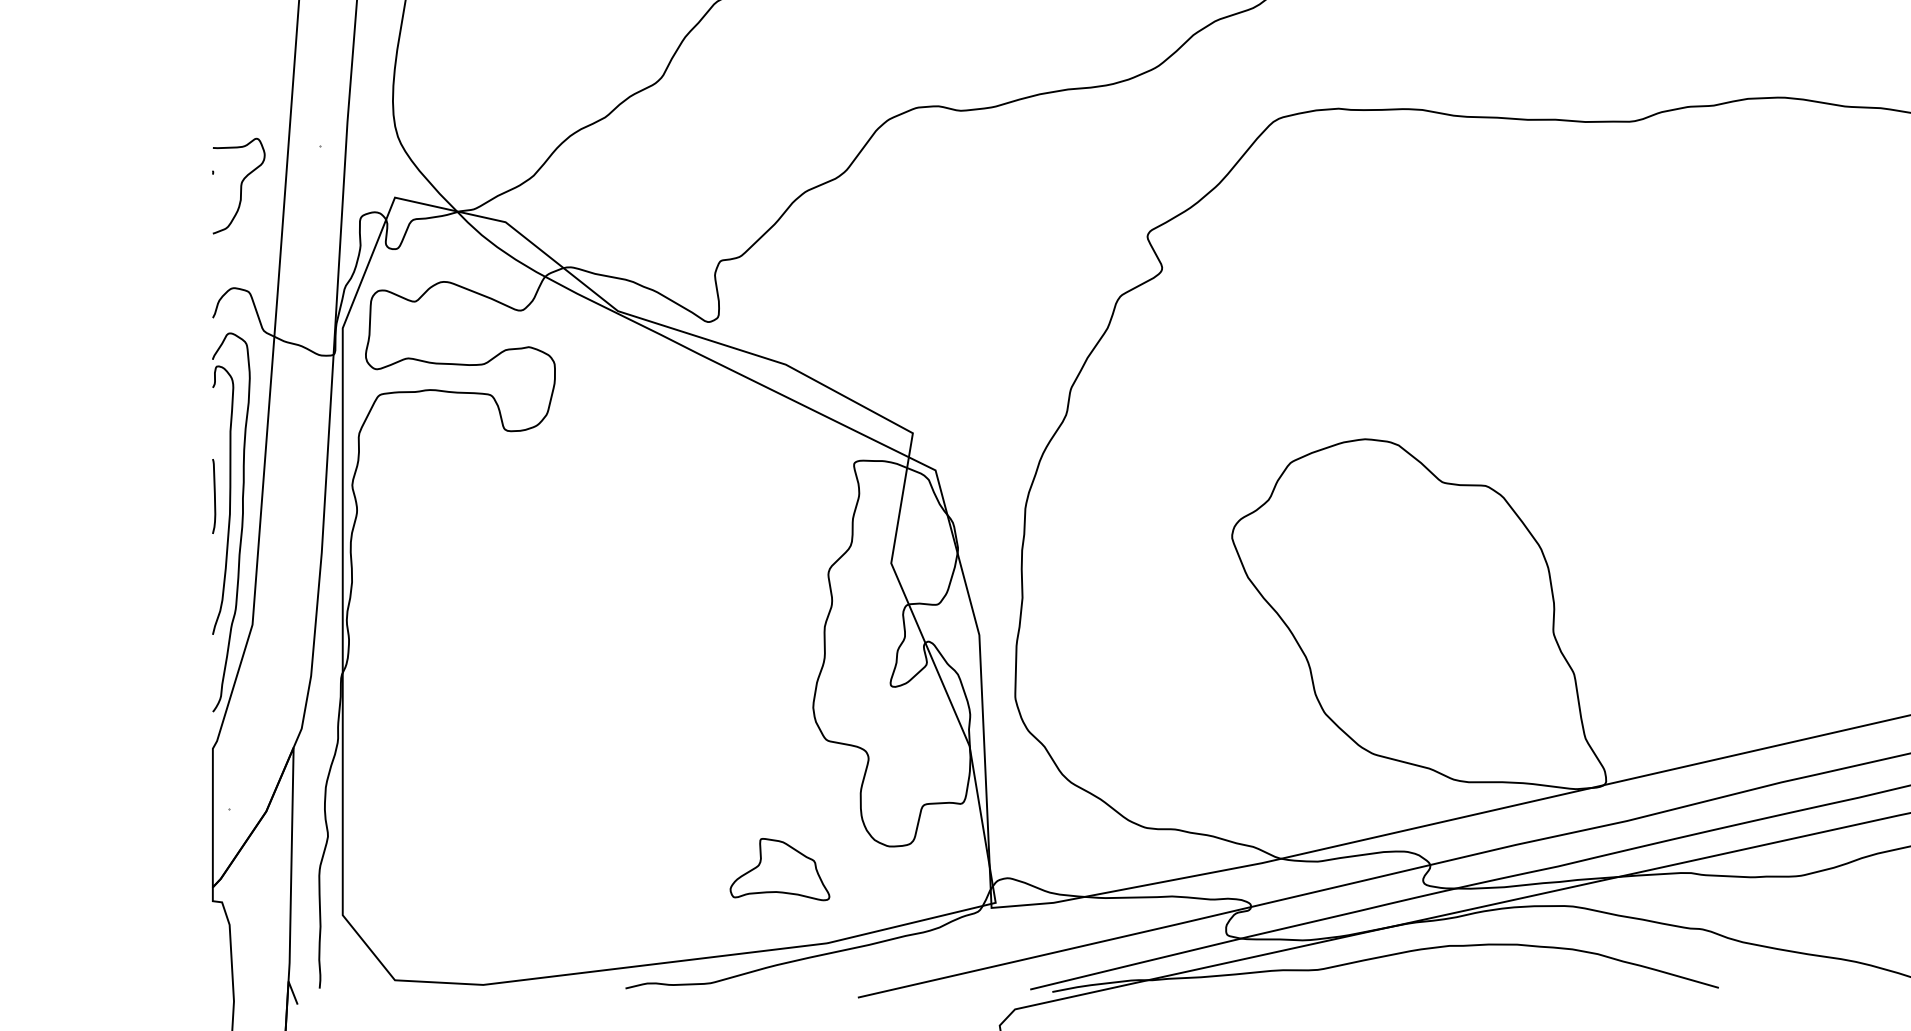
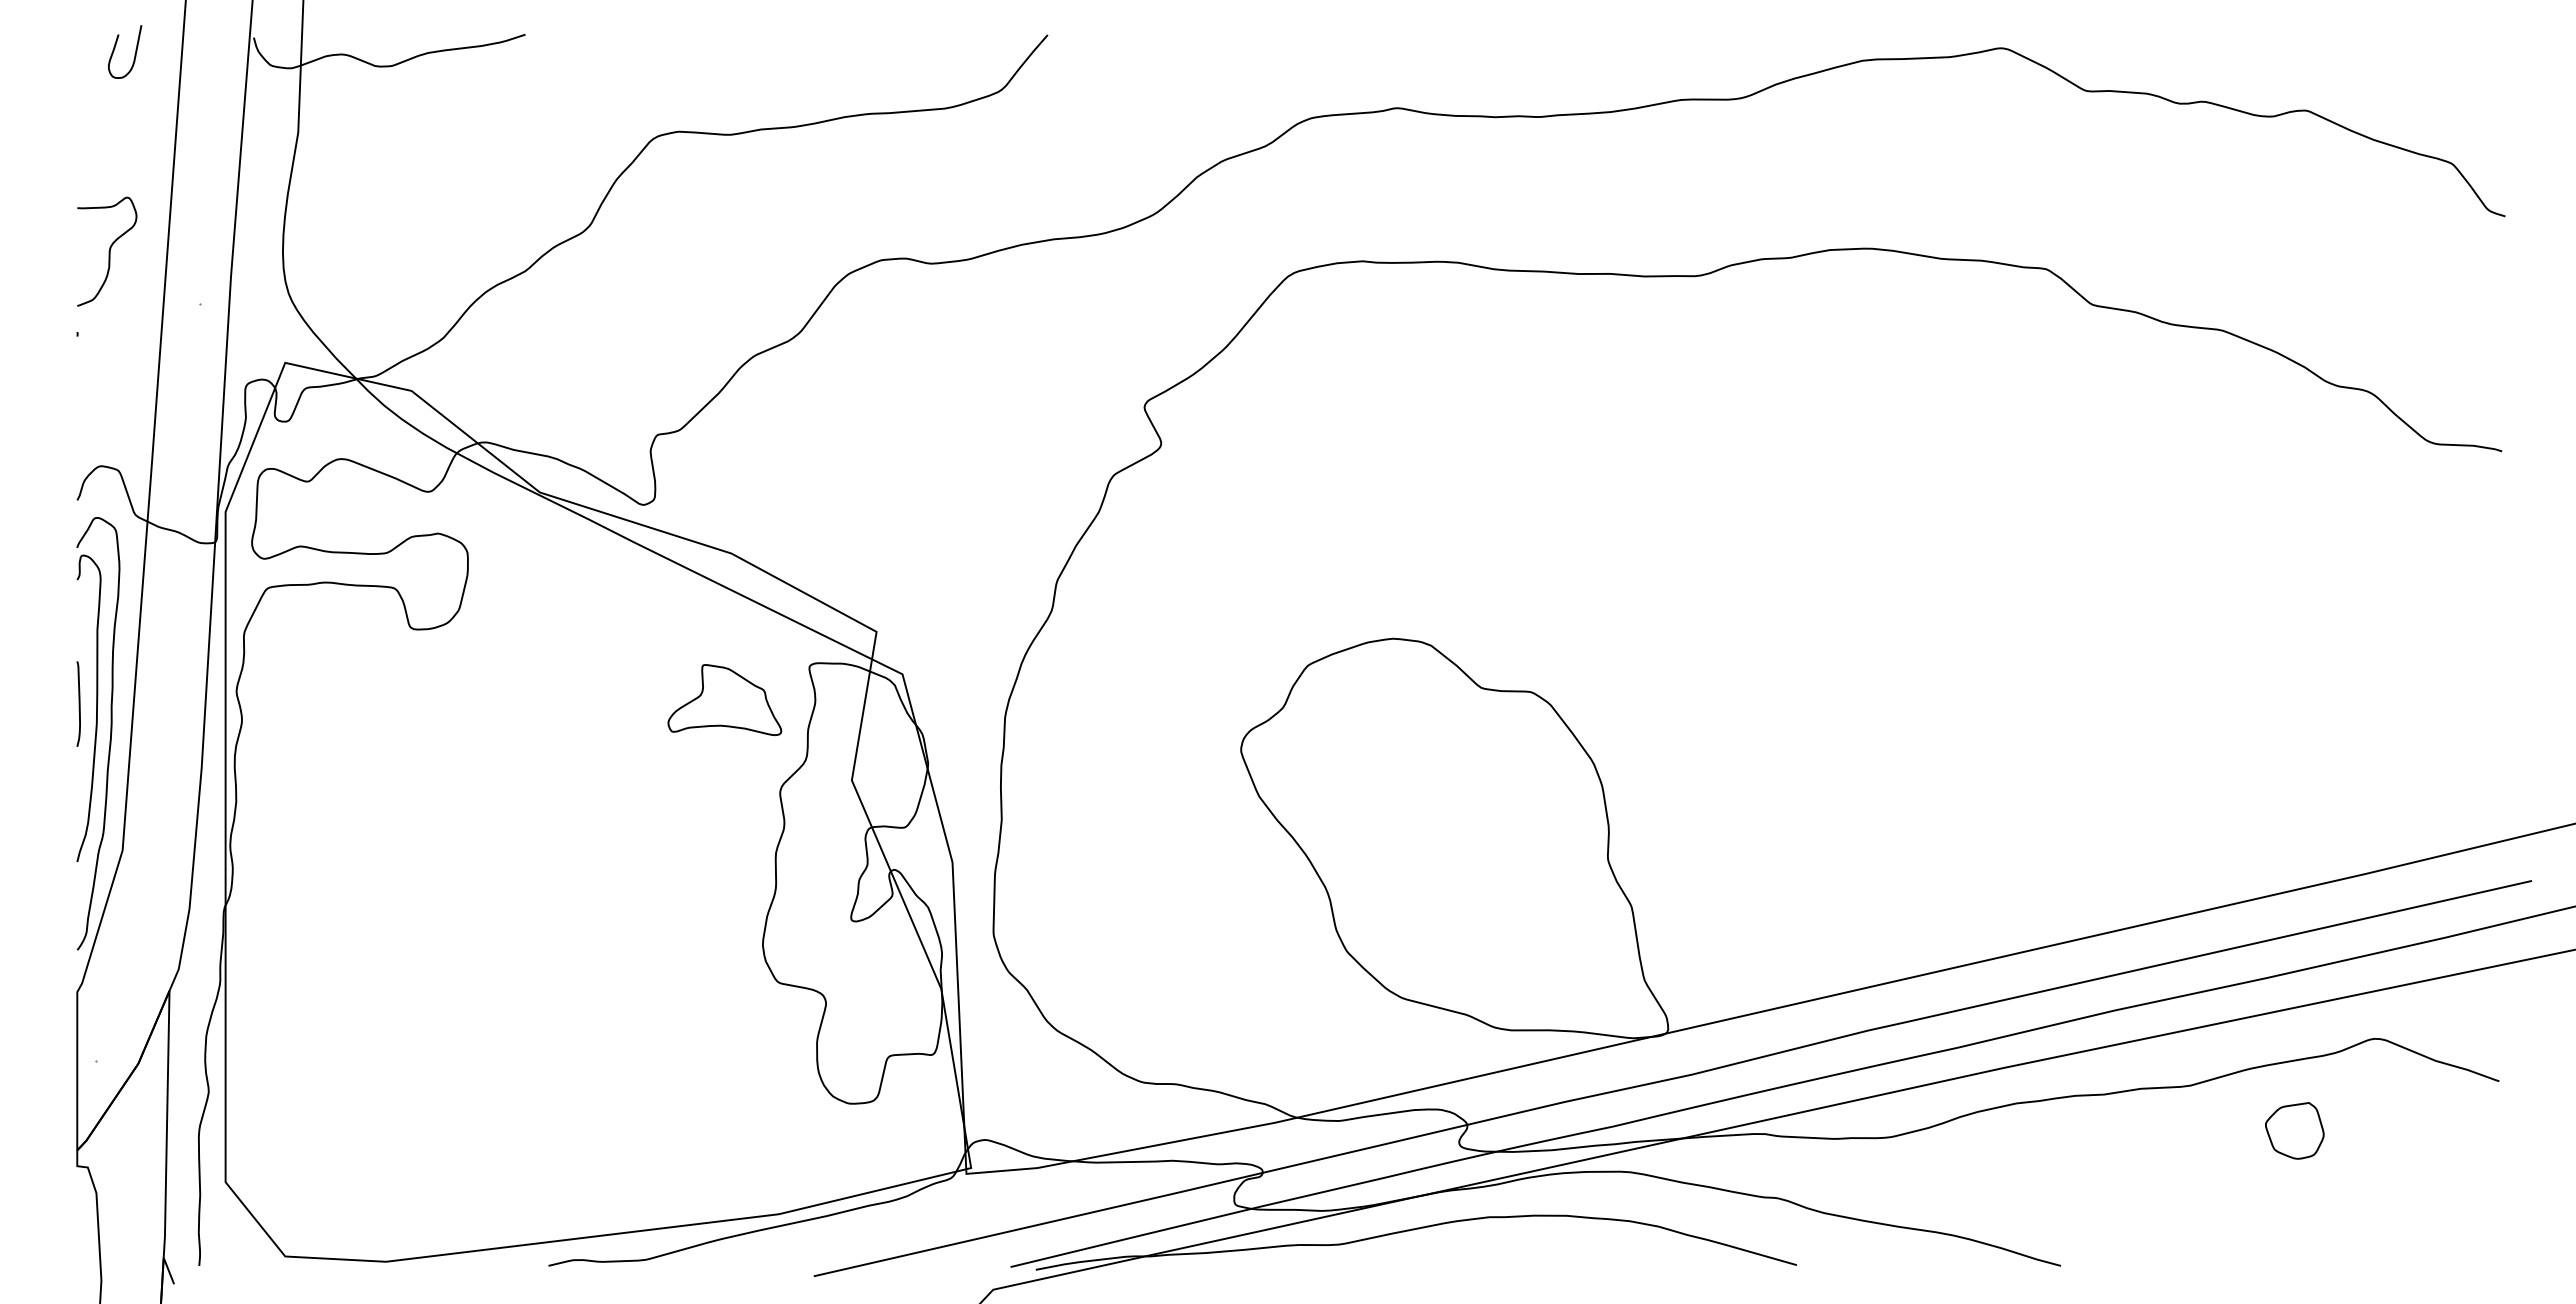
curve: (240, 185) -> (108, 251), moved
part: (779, 869) -> (724, 699), moved

